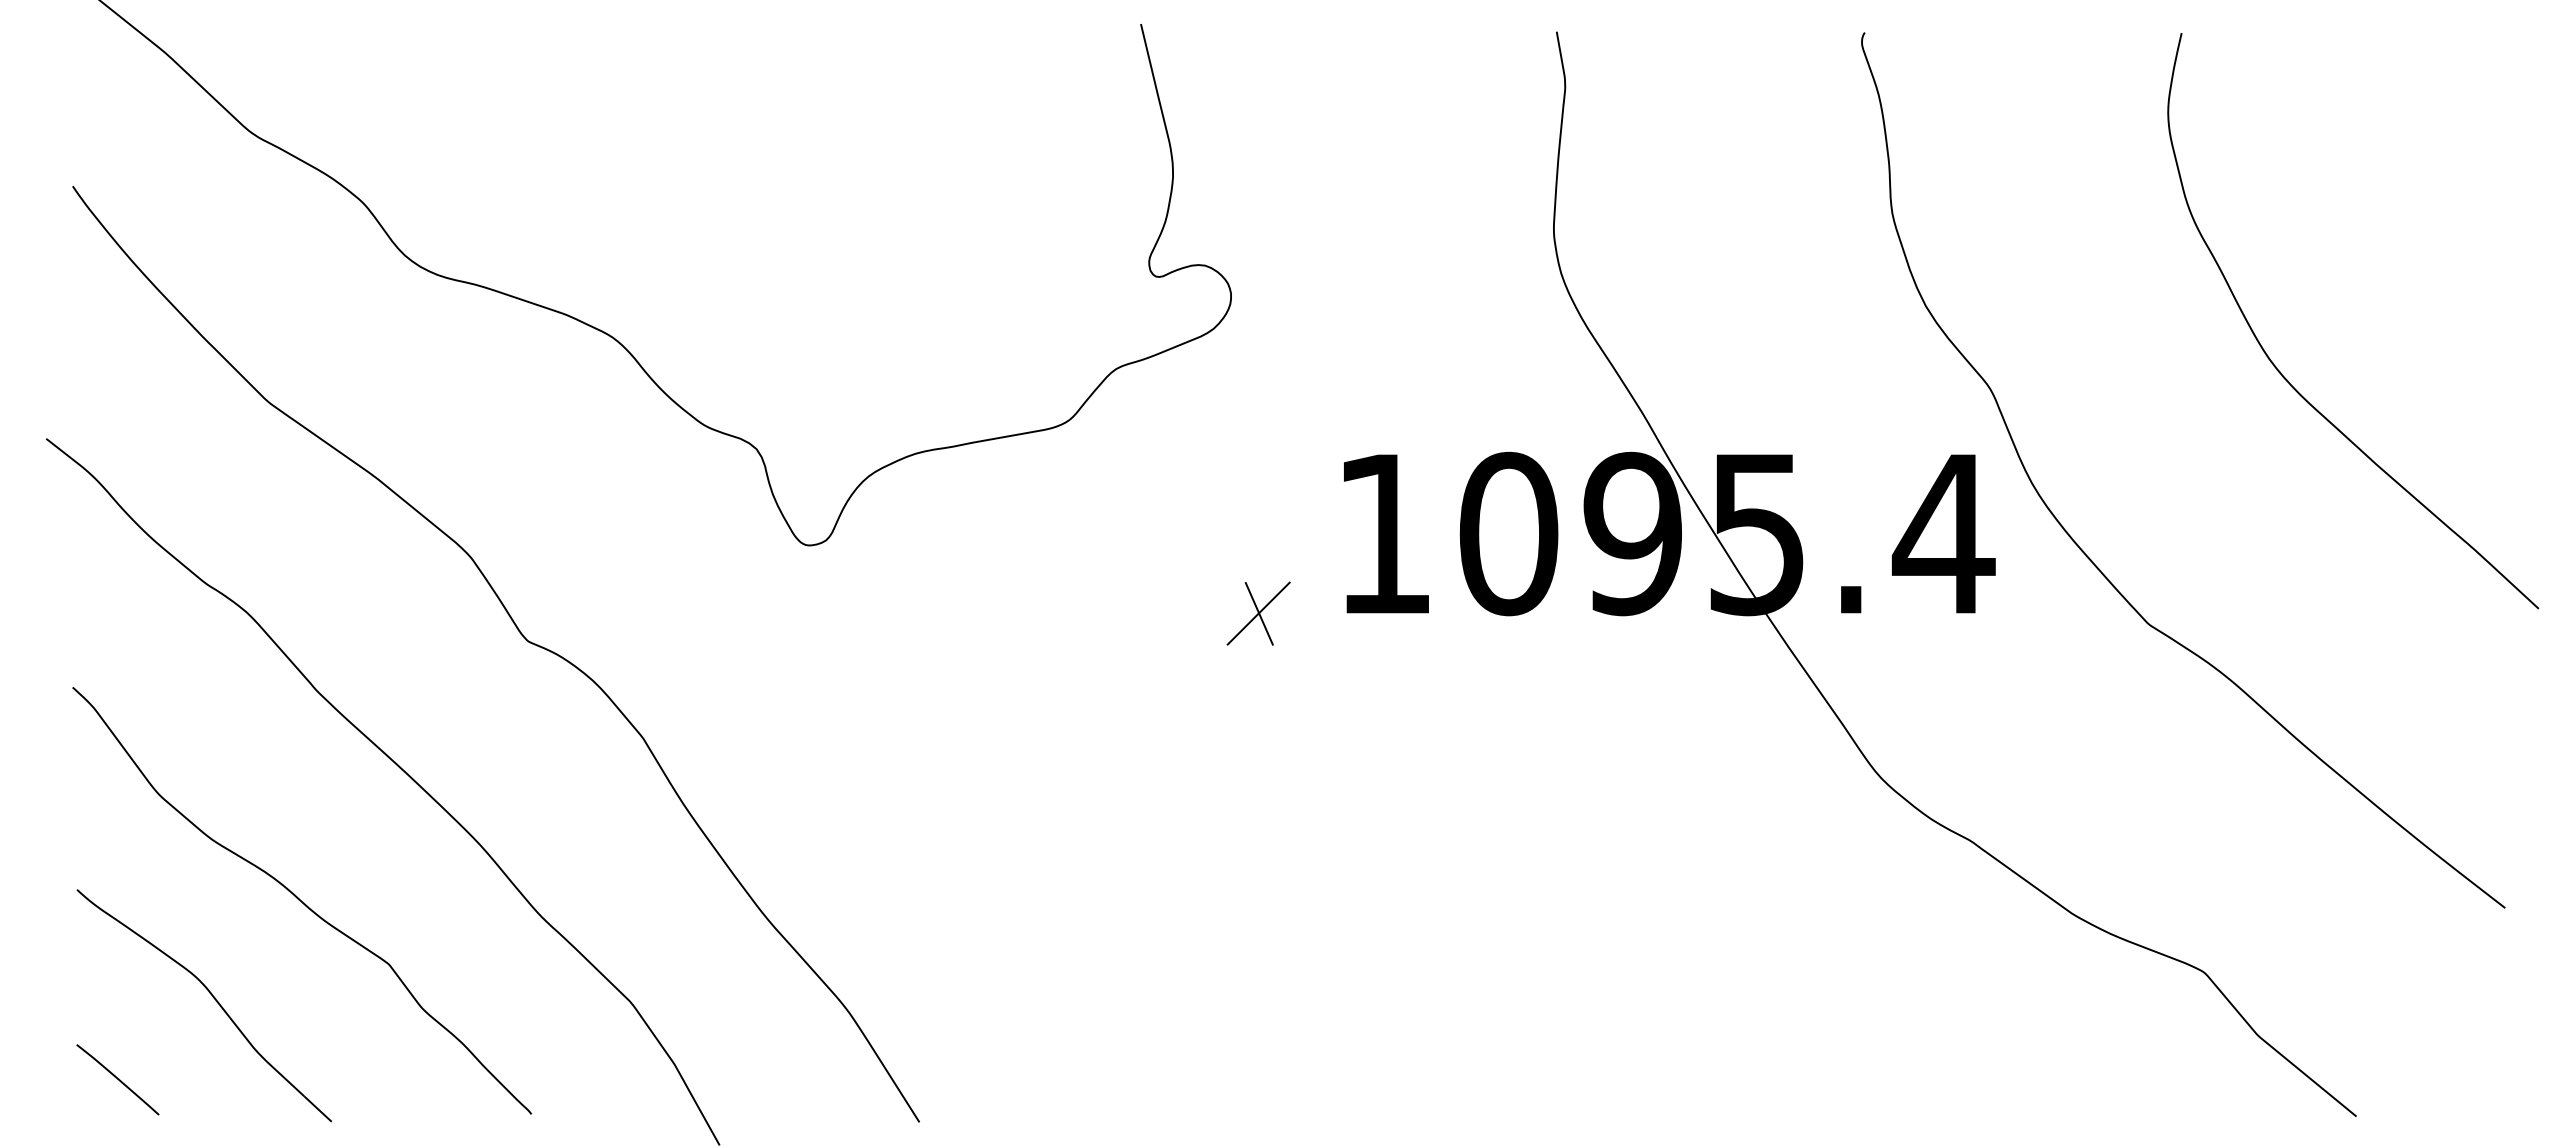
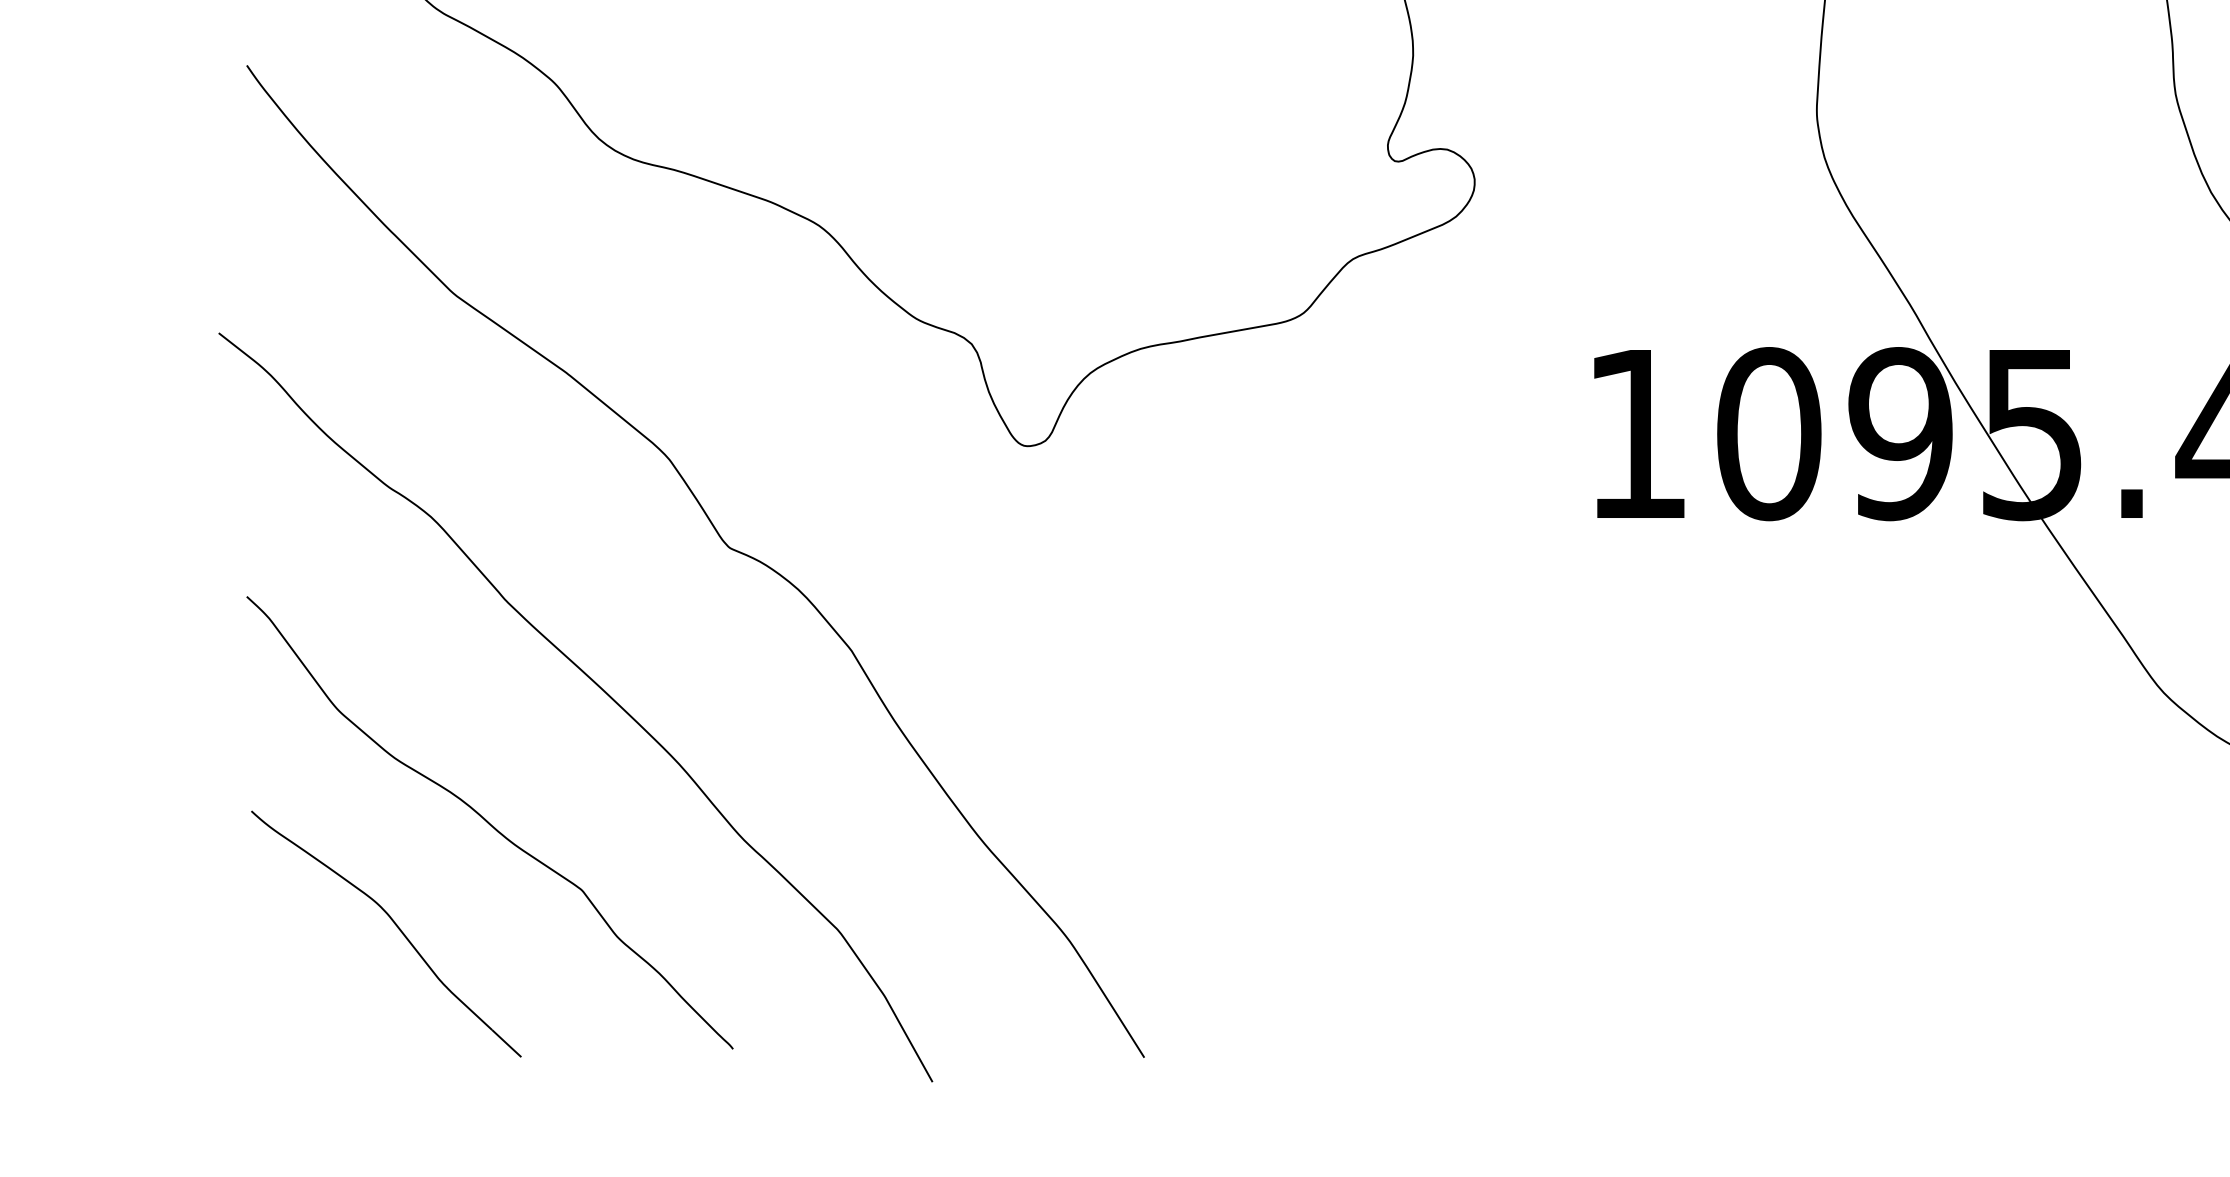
part: (1258, 613) -> (1503, 518), removed
line: (117, 1079) -> (294, 1012), removed

